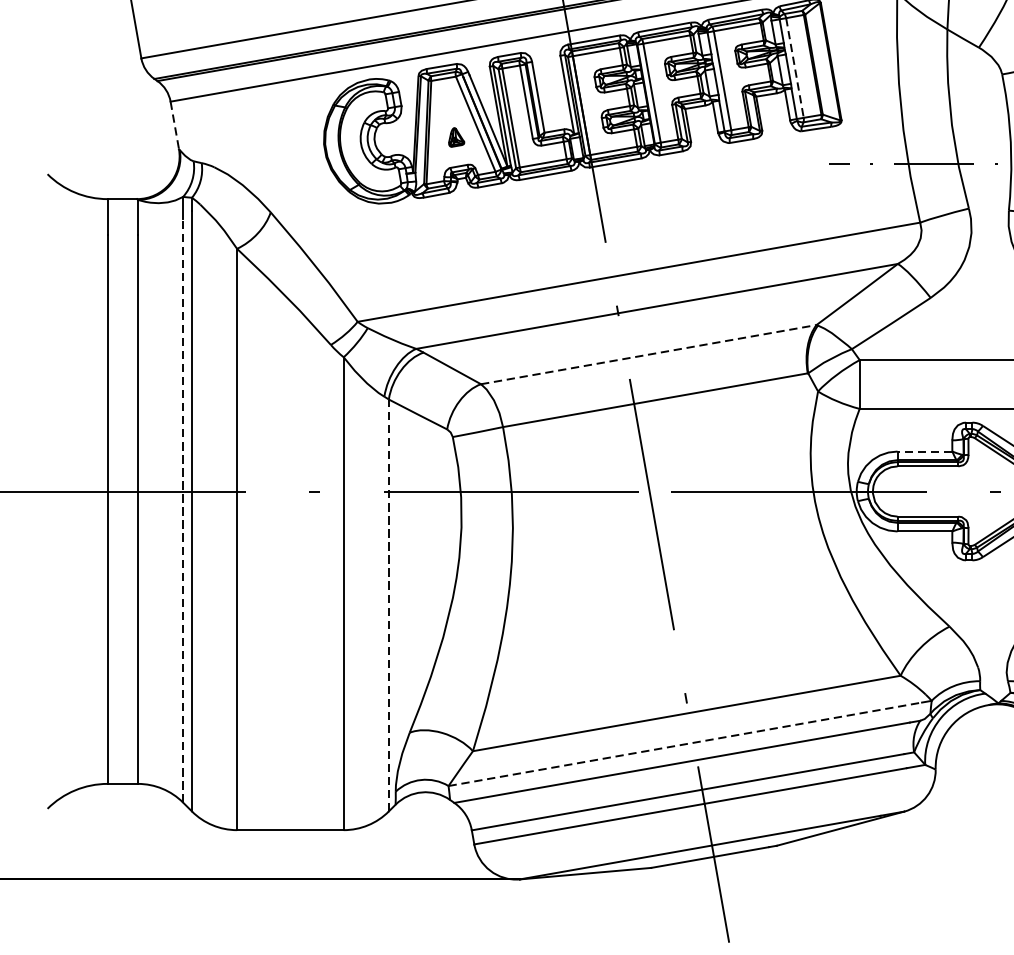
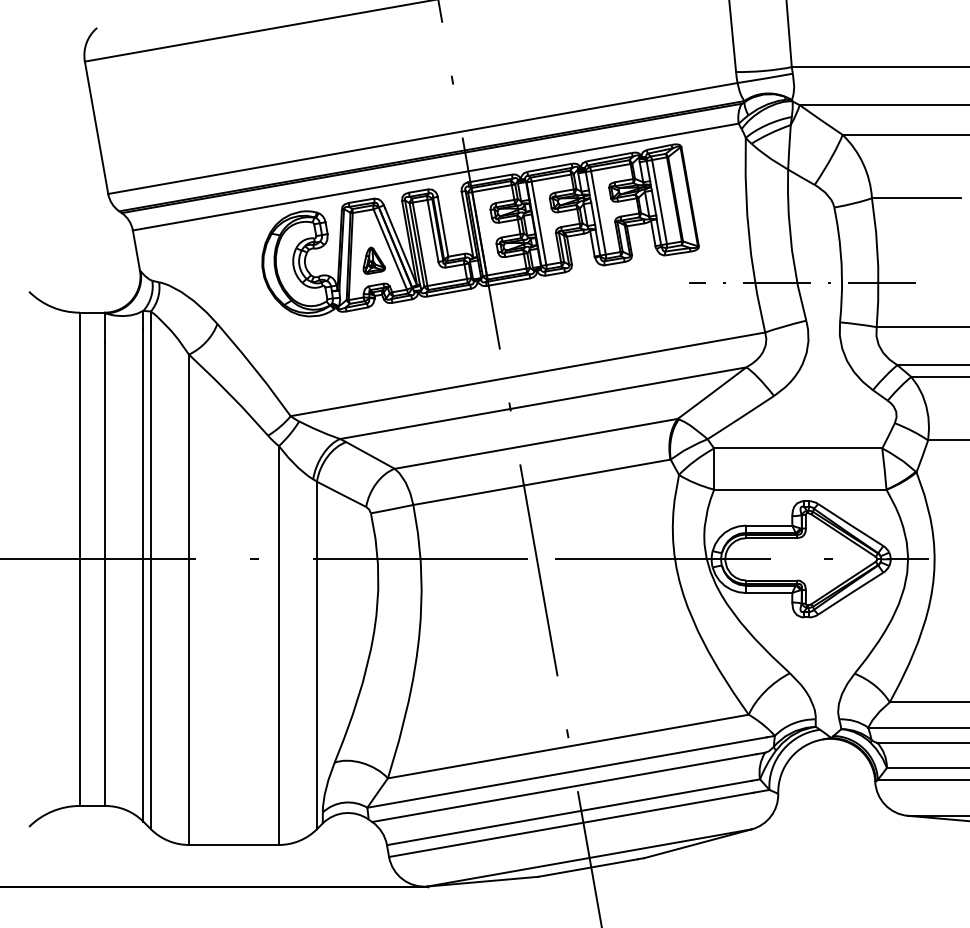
line: (794, 68) -> (659, 202), dashed -> solid
line: (174, 126) -> (136, 251), dashed -> solid
part: (455, 137) -> (373, 260), size x1.67
line: (649, 354) -> (536, 443), dashed -> solid
line: (924, 451) -> (768, 525), dashed -> solid
line: (183, 509) -> (143, 574), dashed -> solid
line: (388, 605) -> (316, 655), dashed -> solid
line: (685, 744) -> (567, 772), dashed -> solid

